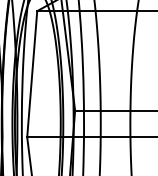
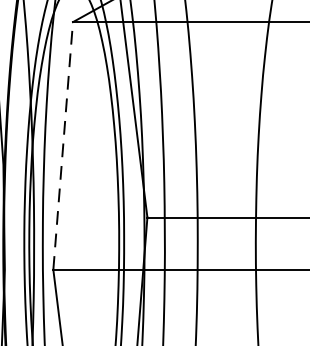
line: (32, 73) -> (63, 144), solid -> dashed

